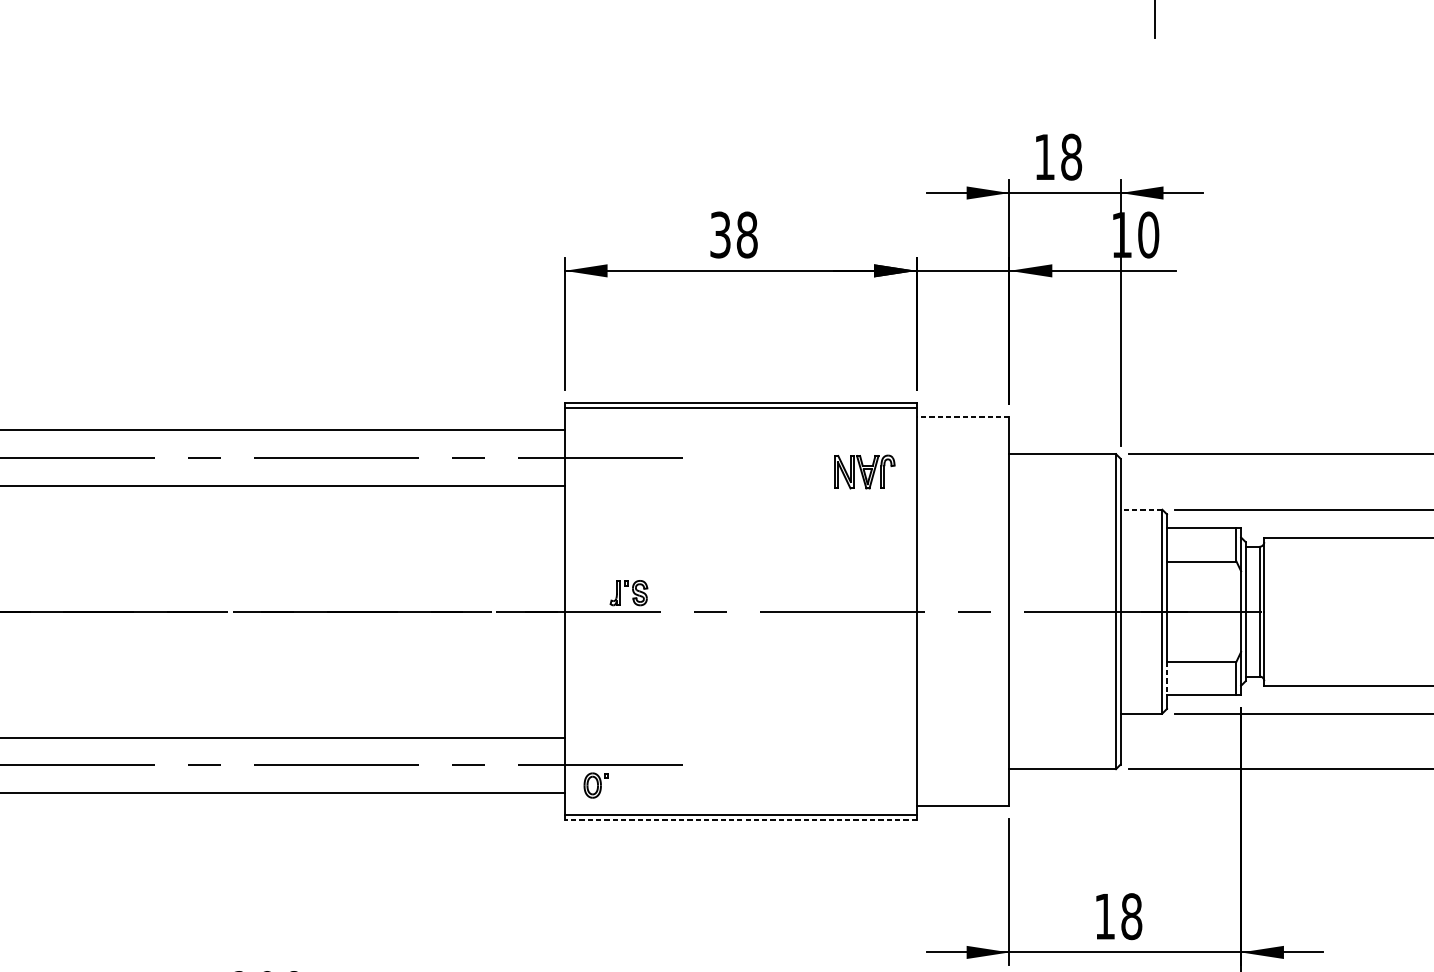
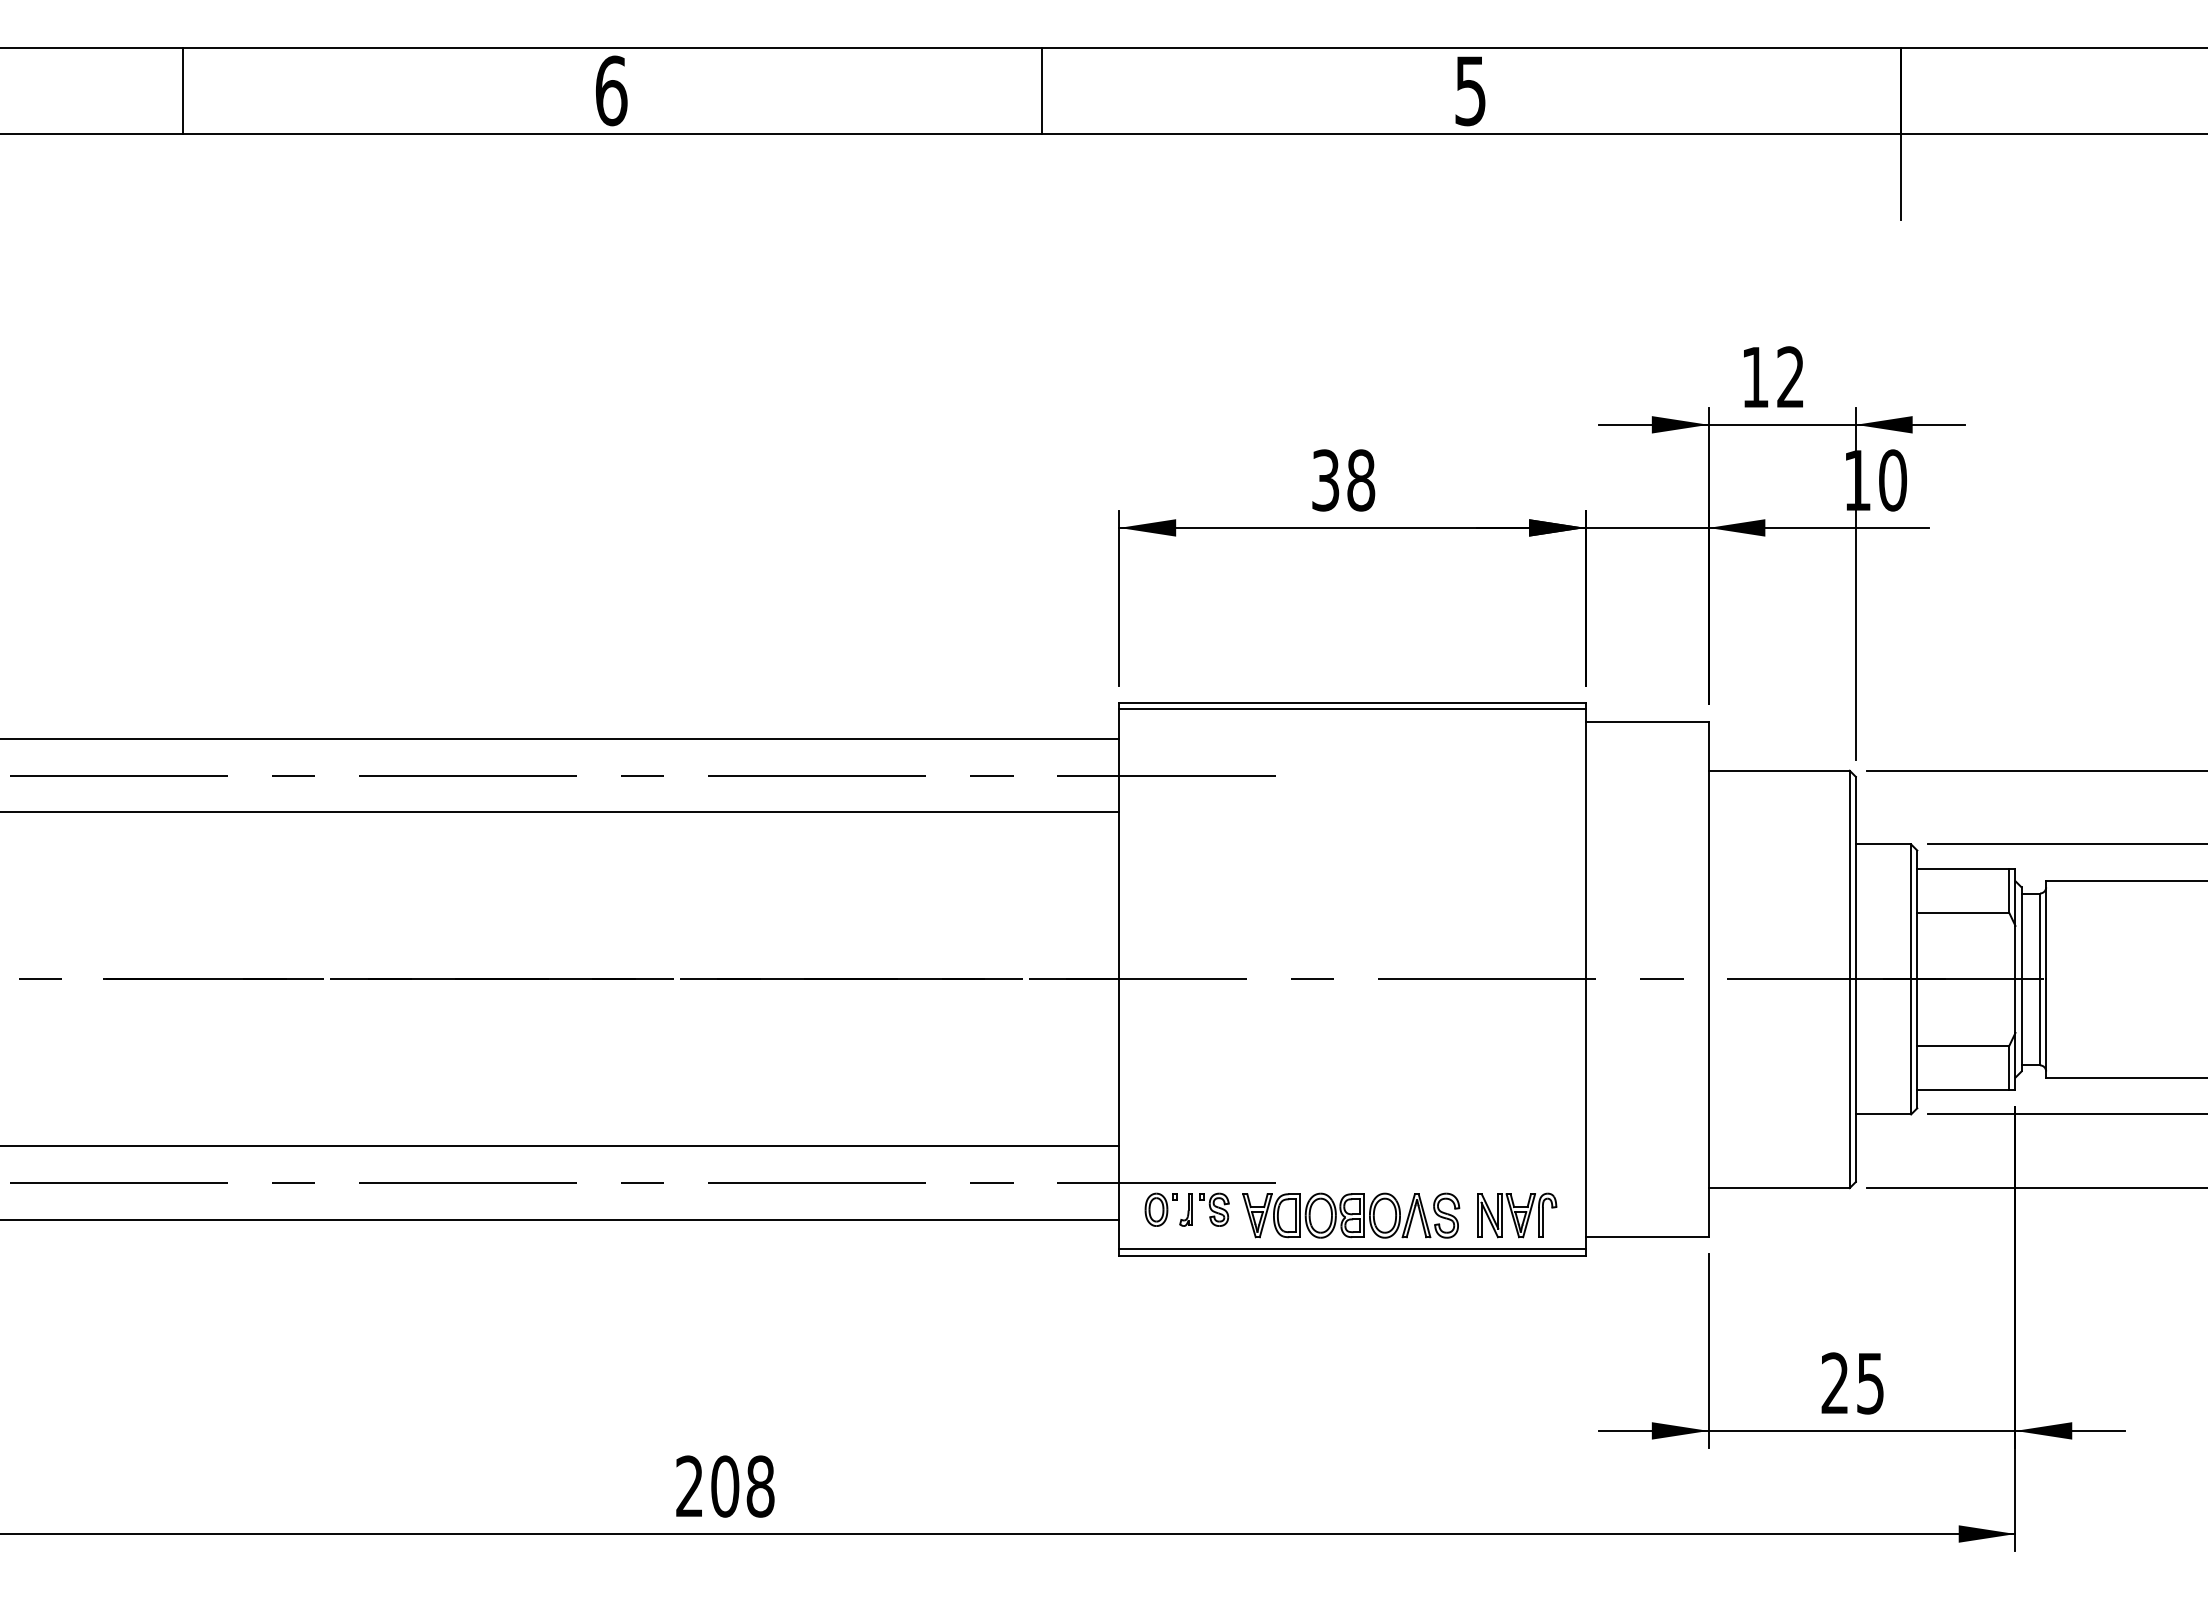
text: (1071, 157) -> (1790, 377), 18 -> 12
line: (962, 416) -> (1646, 721), dashed -> solid
part: (865, 472) -> (1517, 1215), moved
line: (1141, 509) -> (1883, 844), dashed -> solid
part: (628, 592) -> (1204, 1209), moved
line: (1167, 678) -> (1917, 1068), dashed -> solid
part: (739, 789) -> (1351, 1215), added
line: (740, 820) -> (1352, 1255), dashed -> solid
text: (1118, 916) -> (1852, 1383), 18 -> 25

